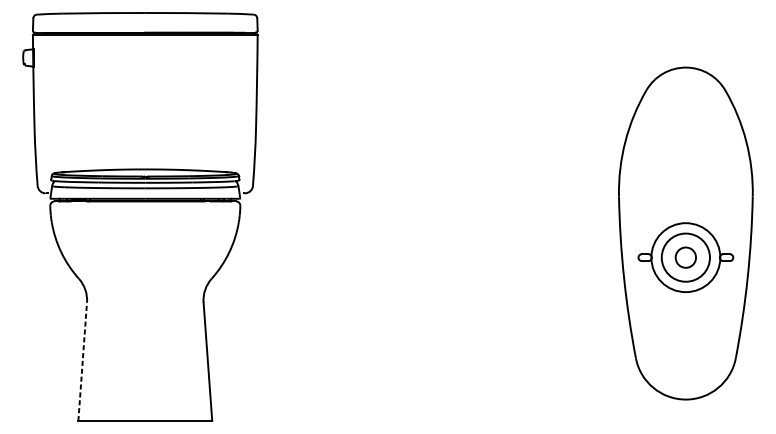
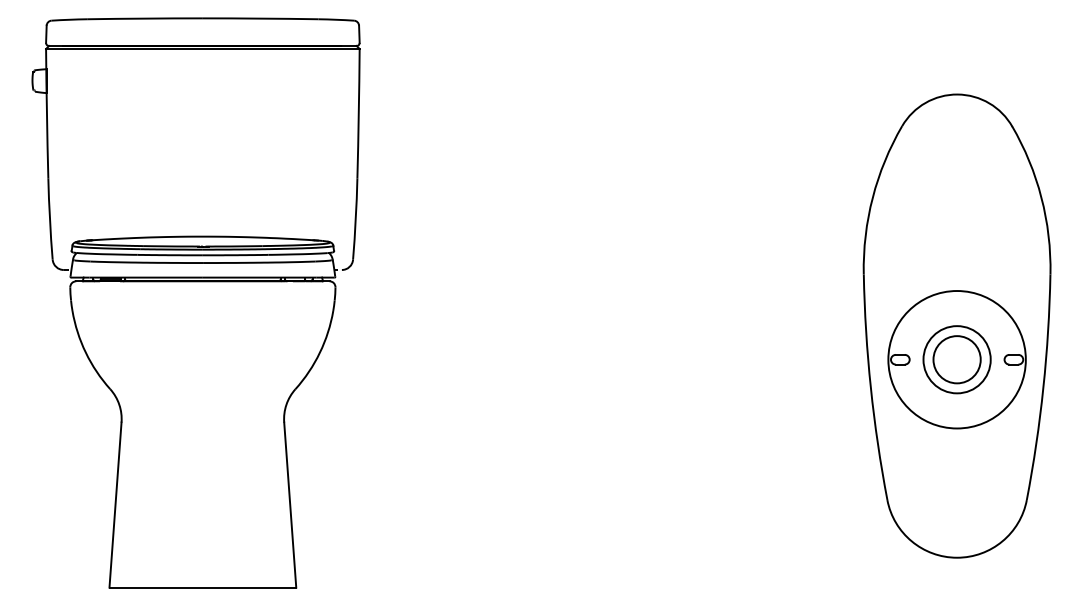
circle: (685, 257) -> (956, 359), size x1.43
circle: (685, 257) -> (956, 359), size x1.67
line: (82, 362) -> (115, 505), dashed -> solid

